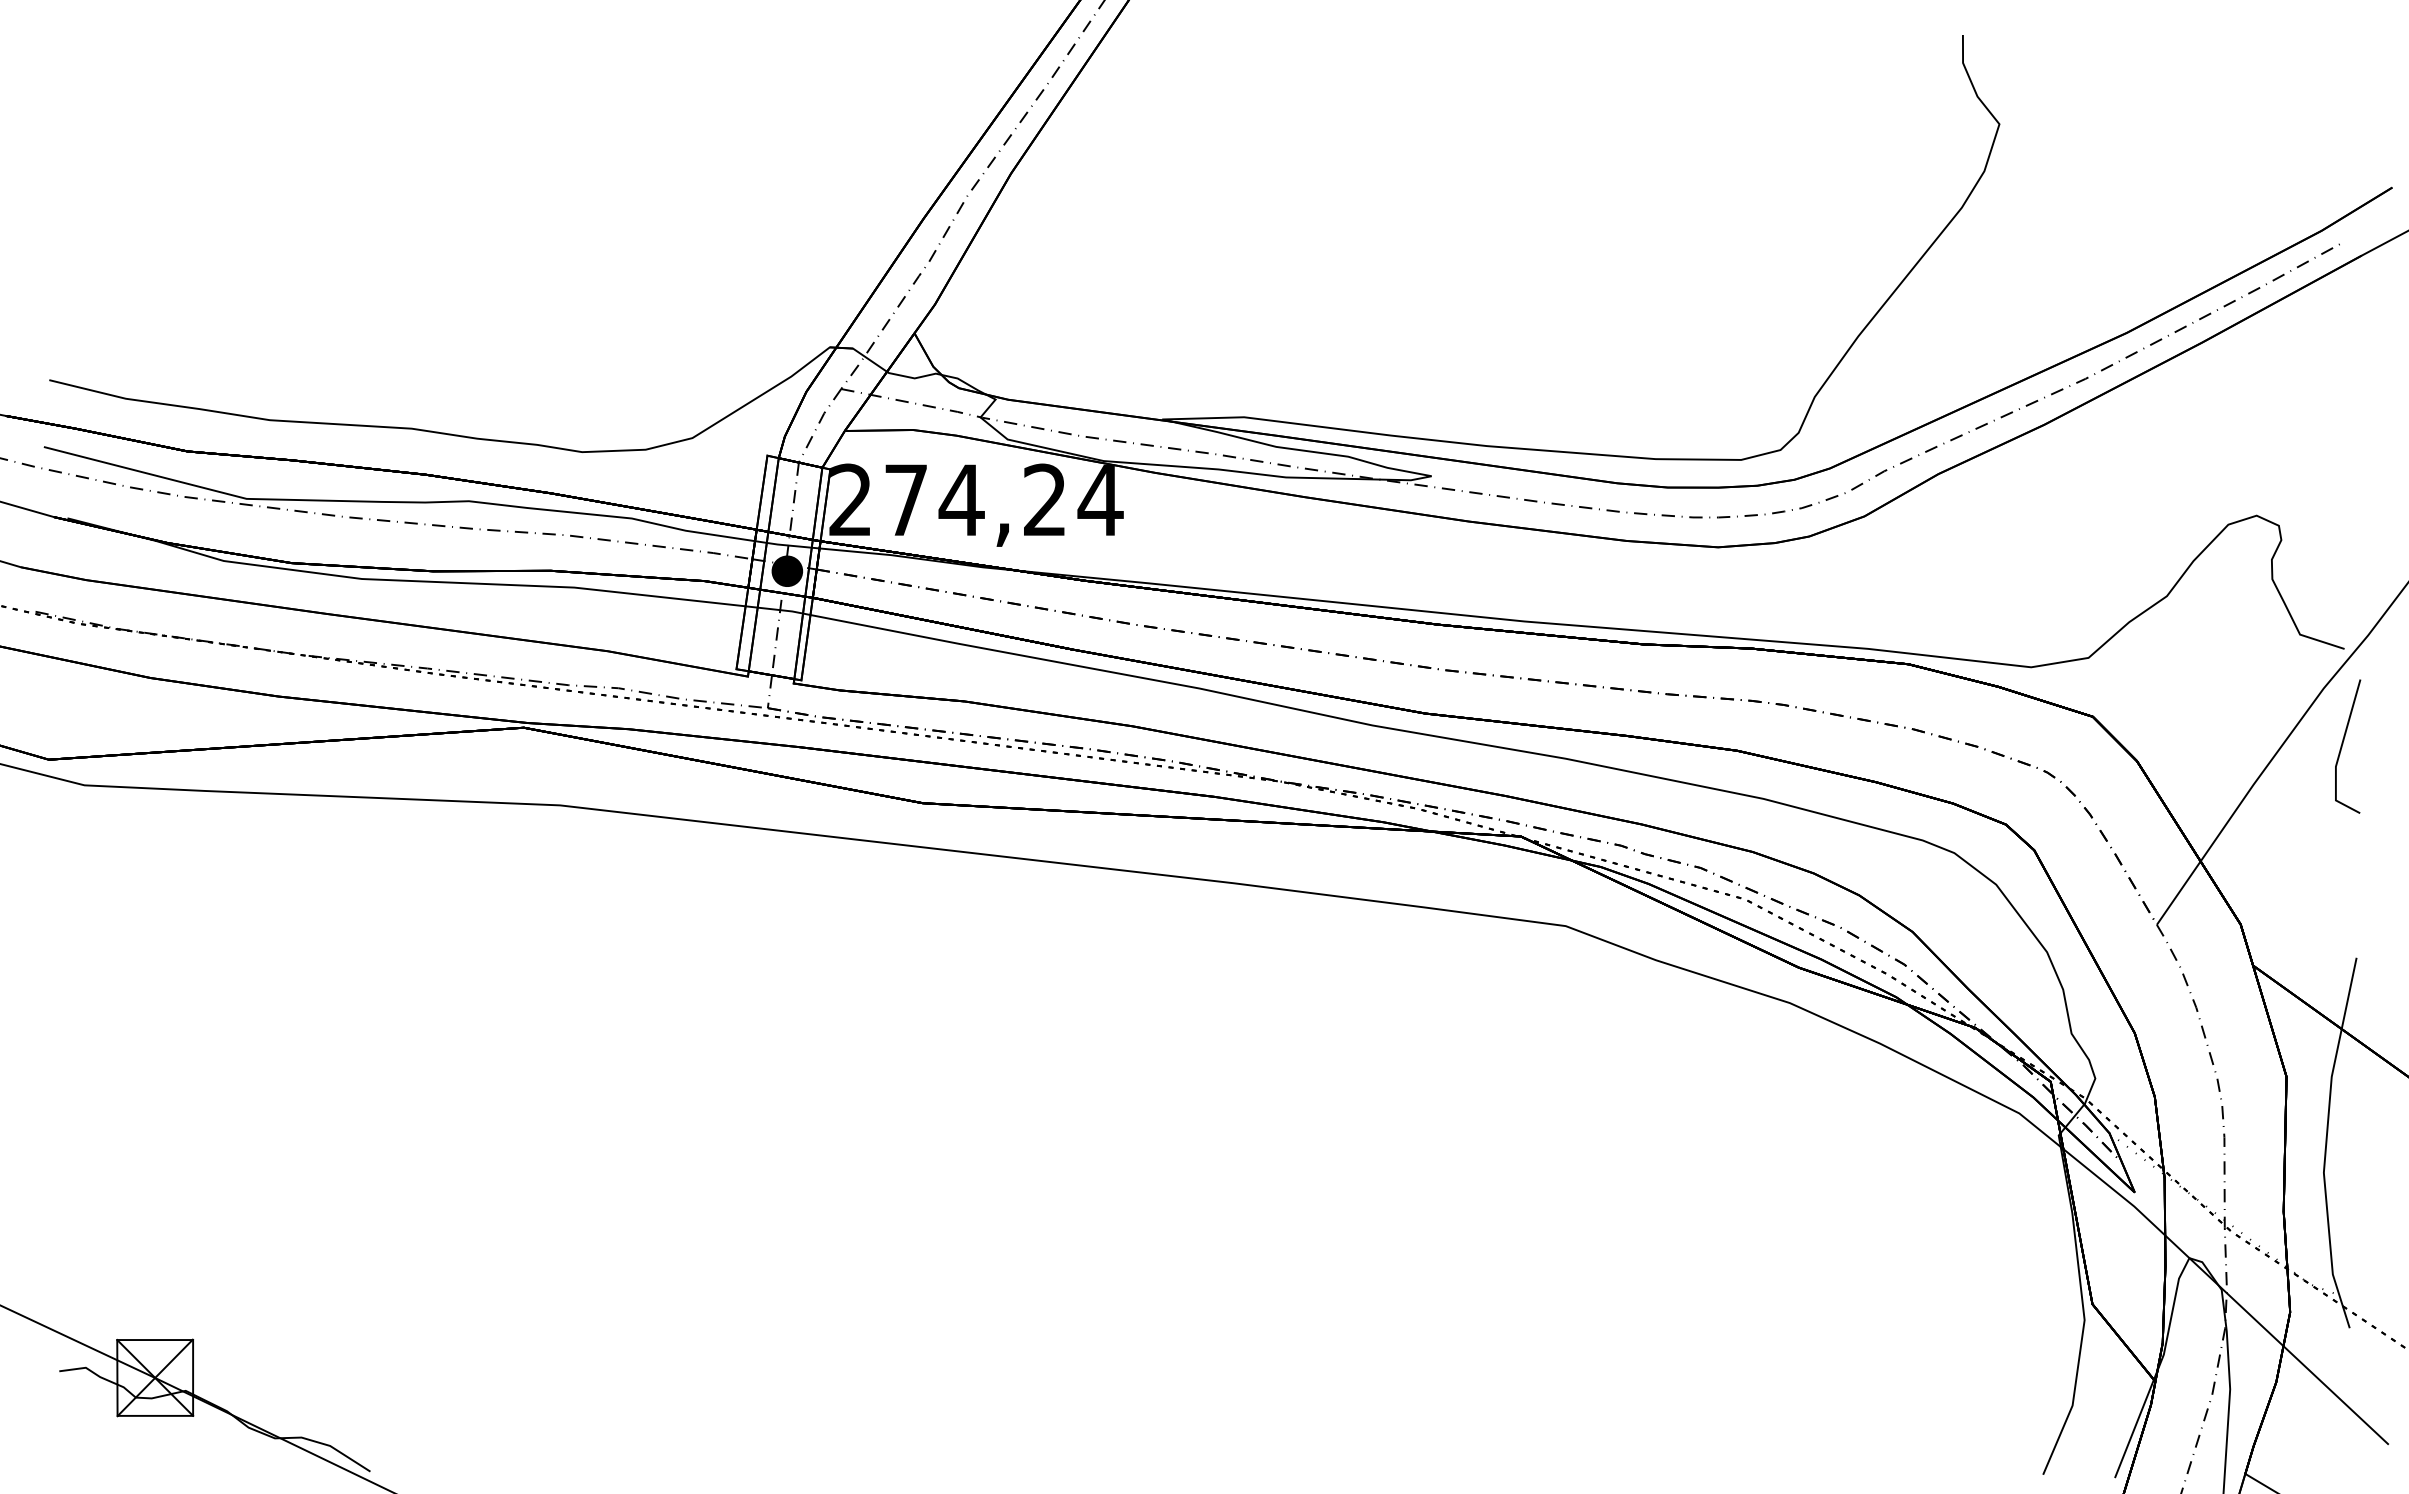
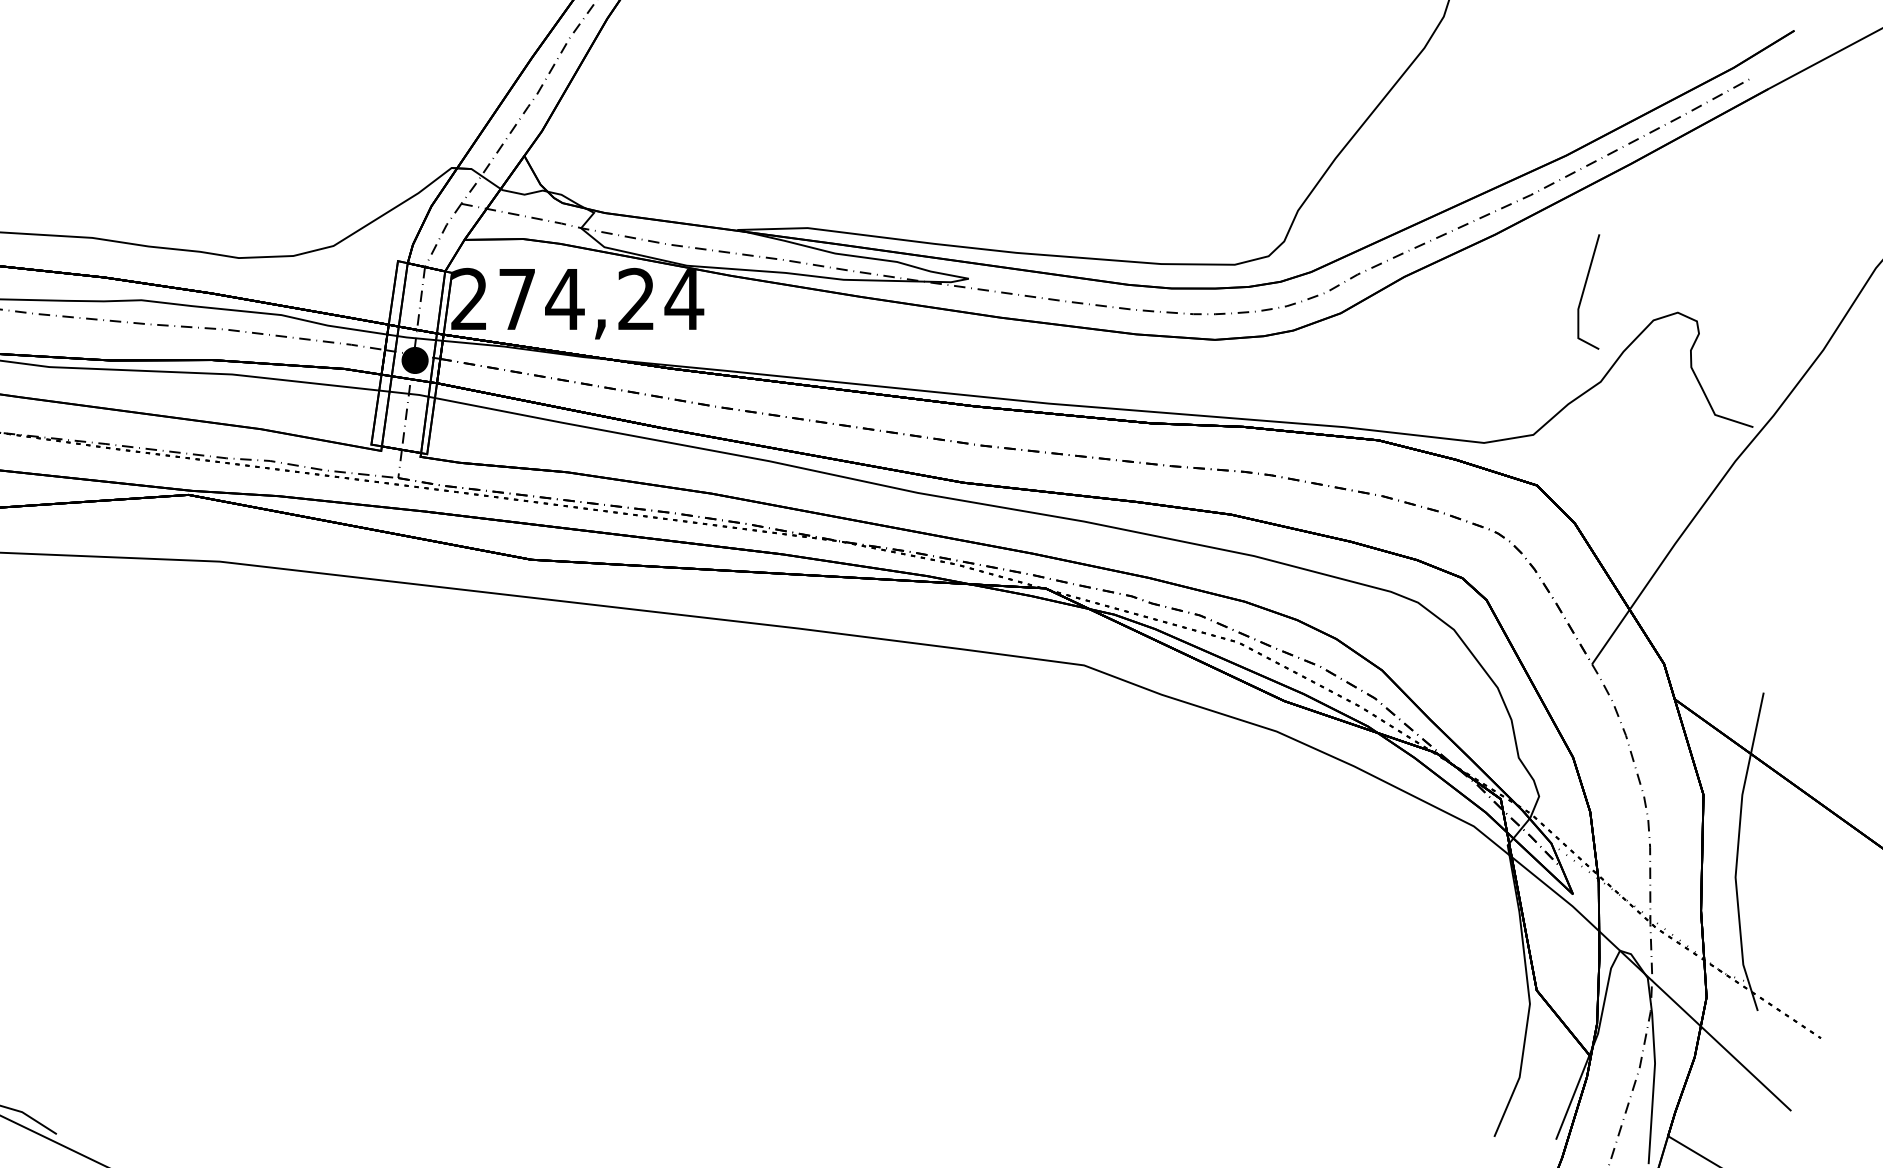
line: (2343, 744) -> (1584, 290), moved

